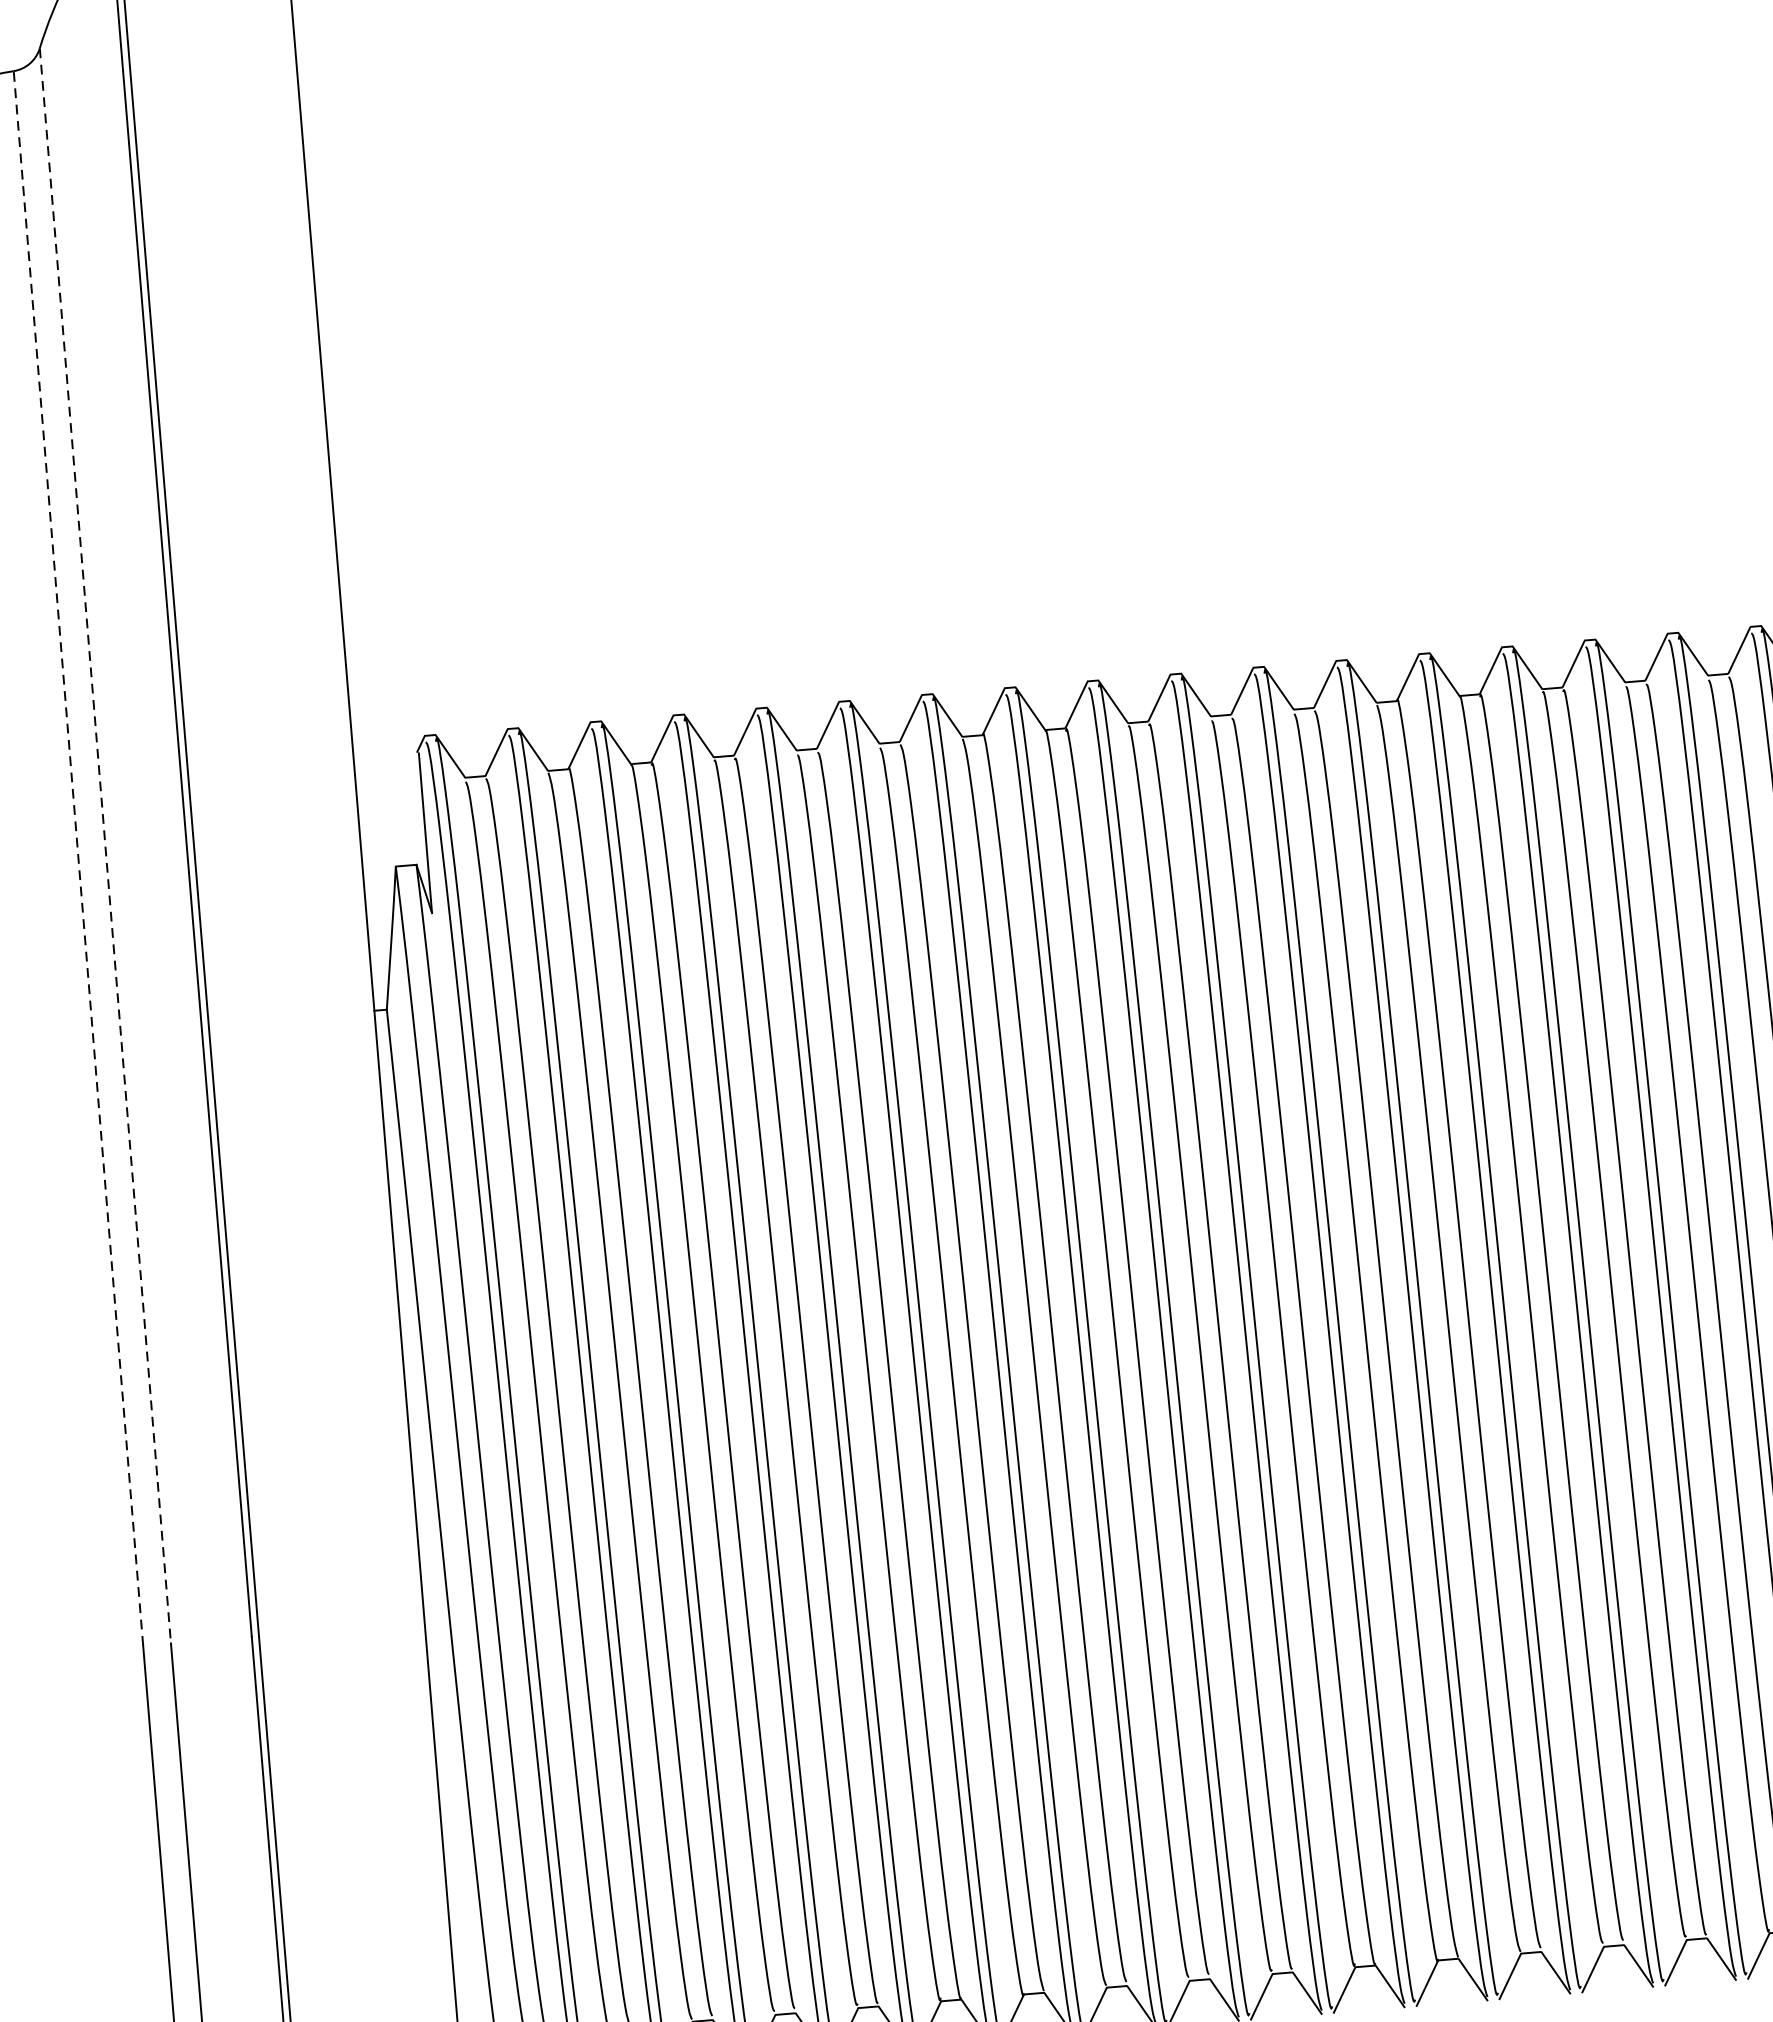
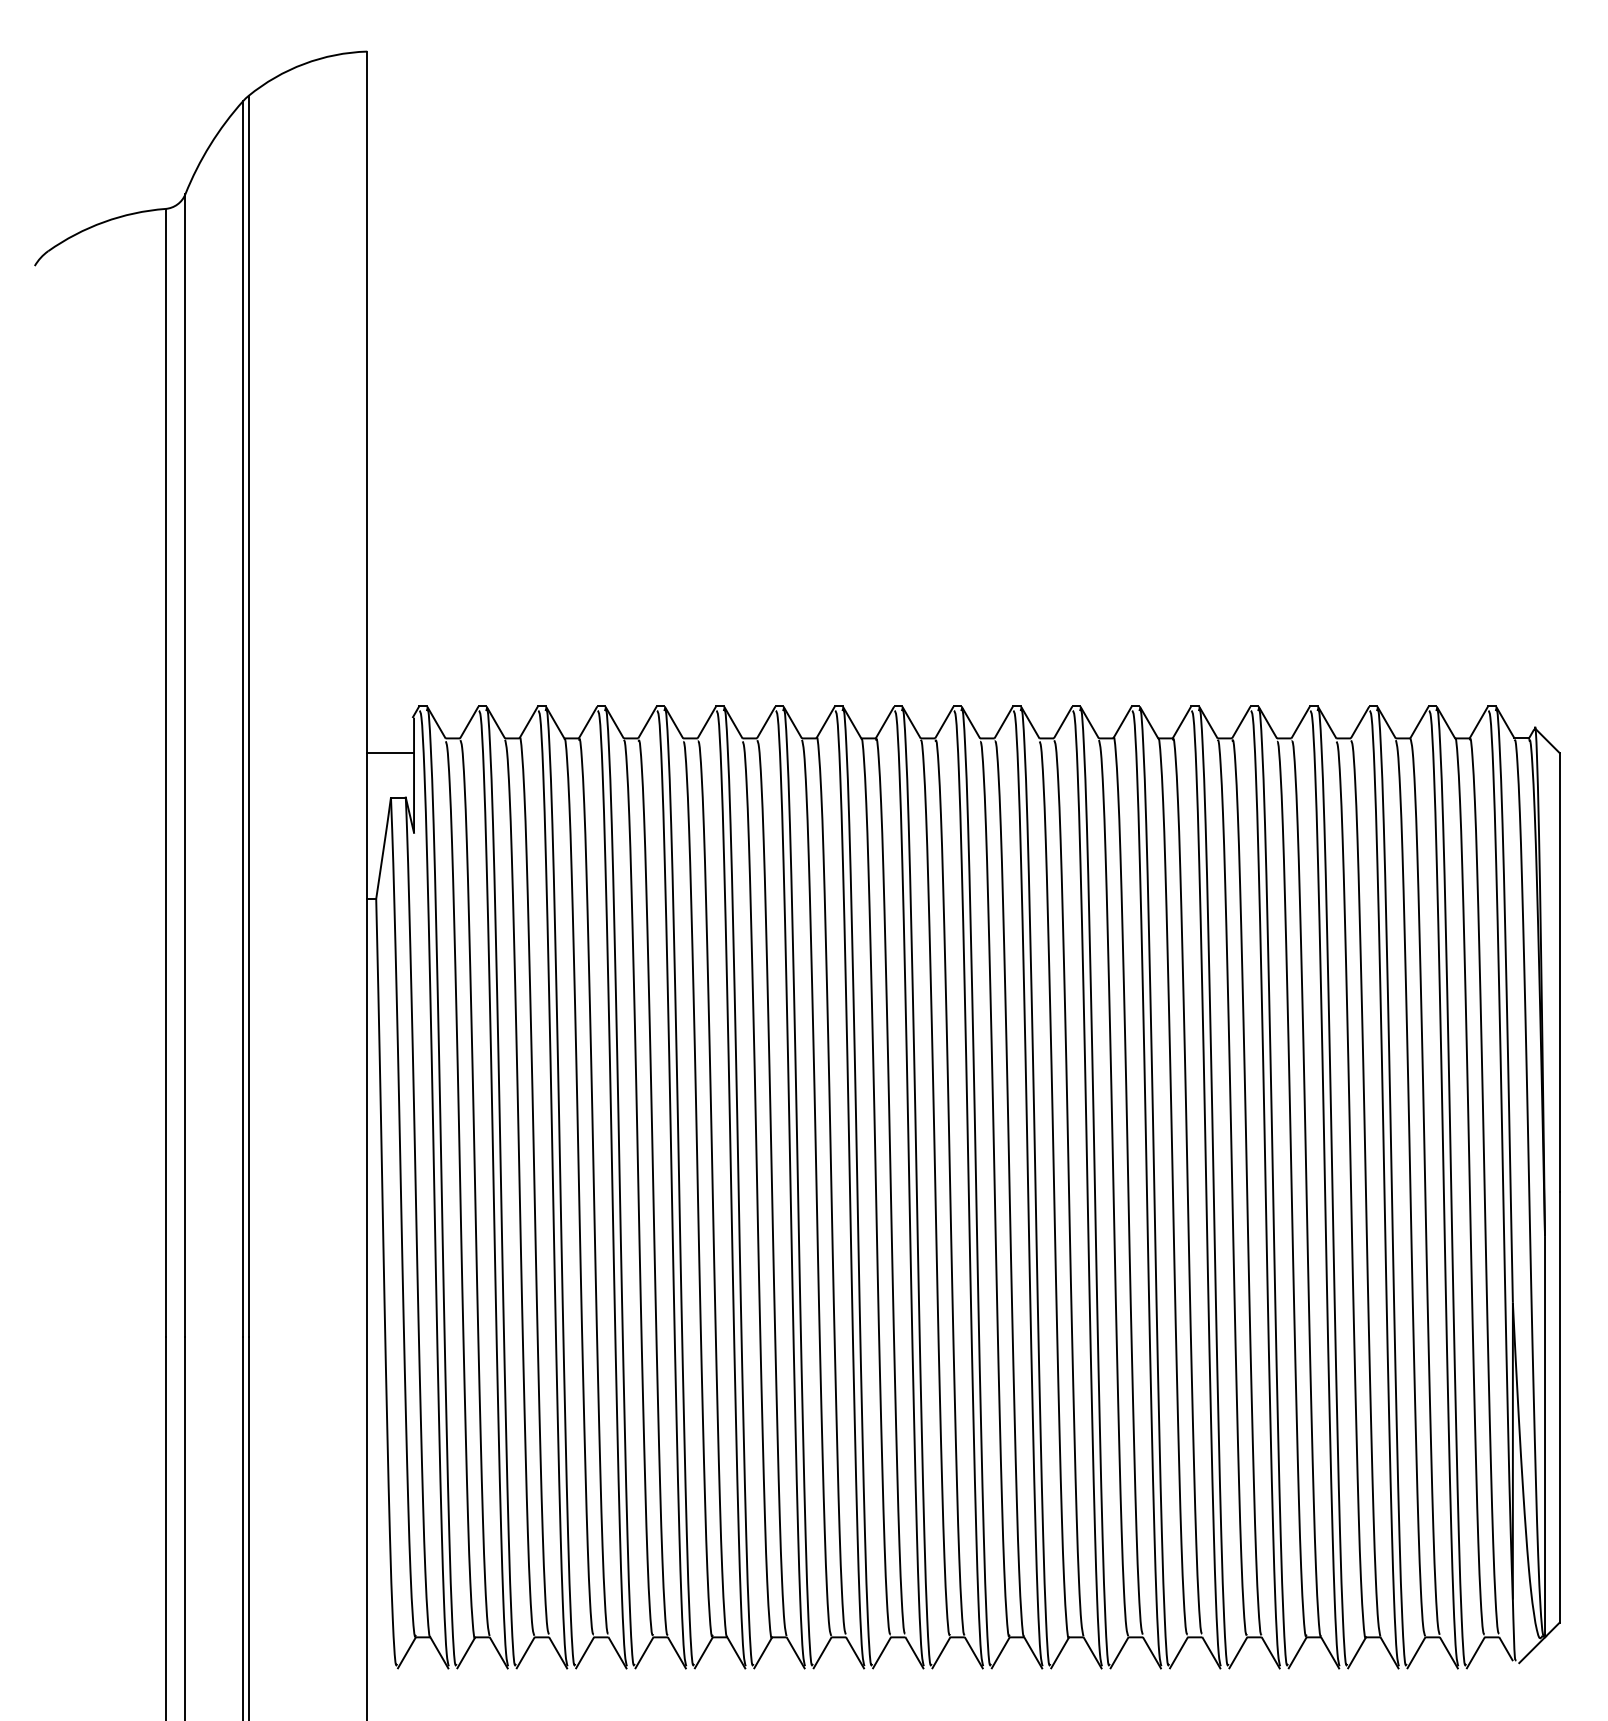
line: (389, 803) -> (390, 752), added
line: (105, 845) -> (185, 765), dashed -> solid
line: (78, 857) -> (165, 772), dashed -> solid

